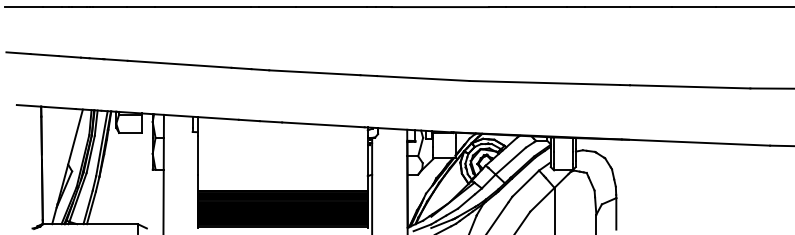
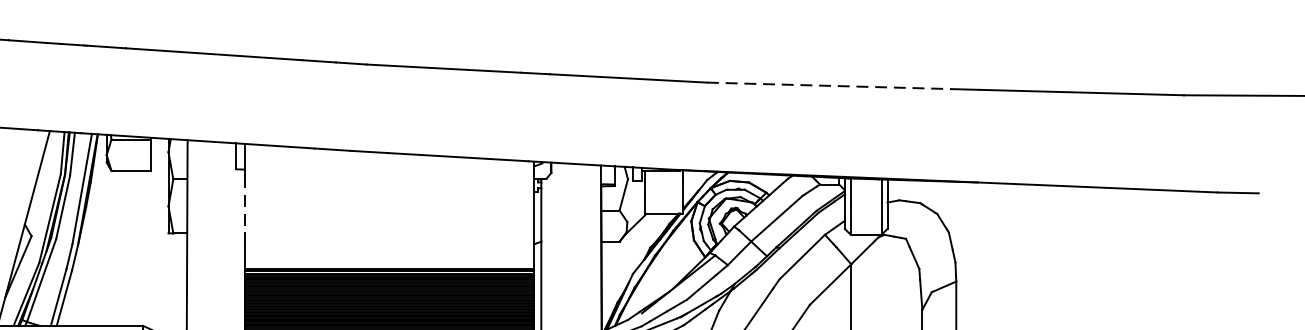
line: (545, 83) -> (835, 86), solid -> dashed
line: (197, 156) -> (244, 210), solid -> dashed

